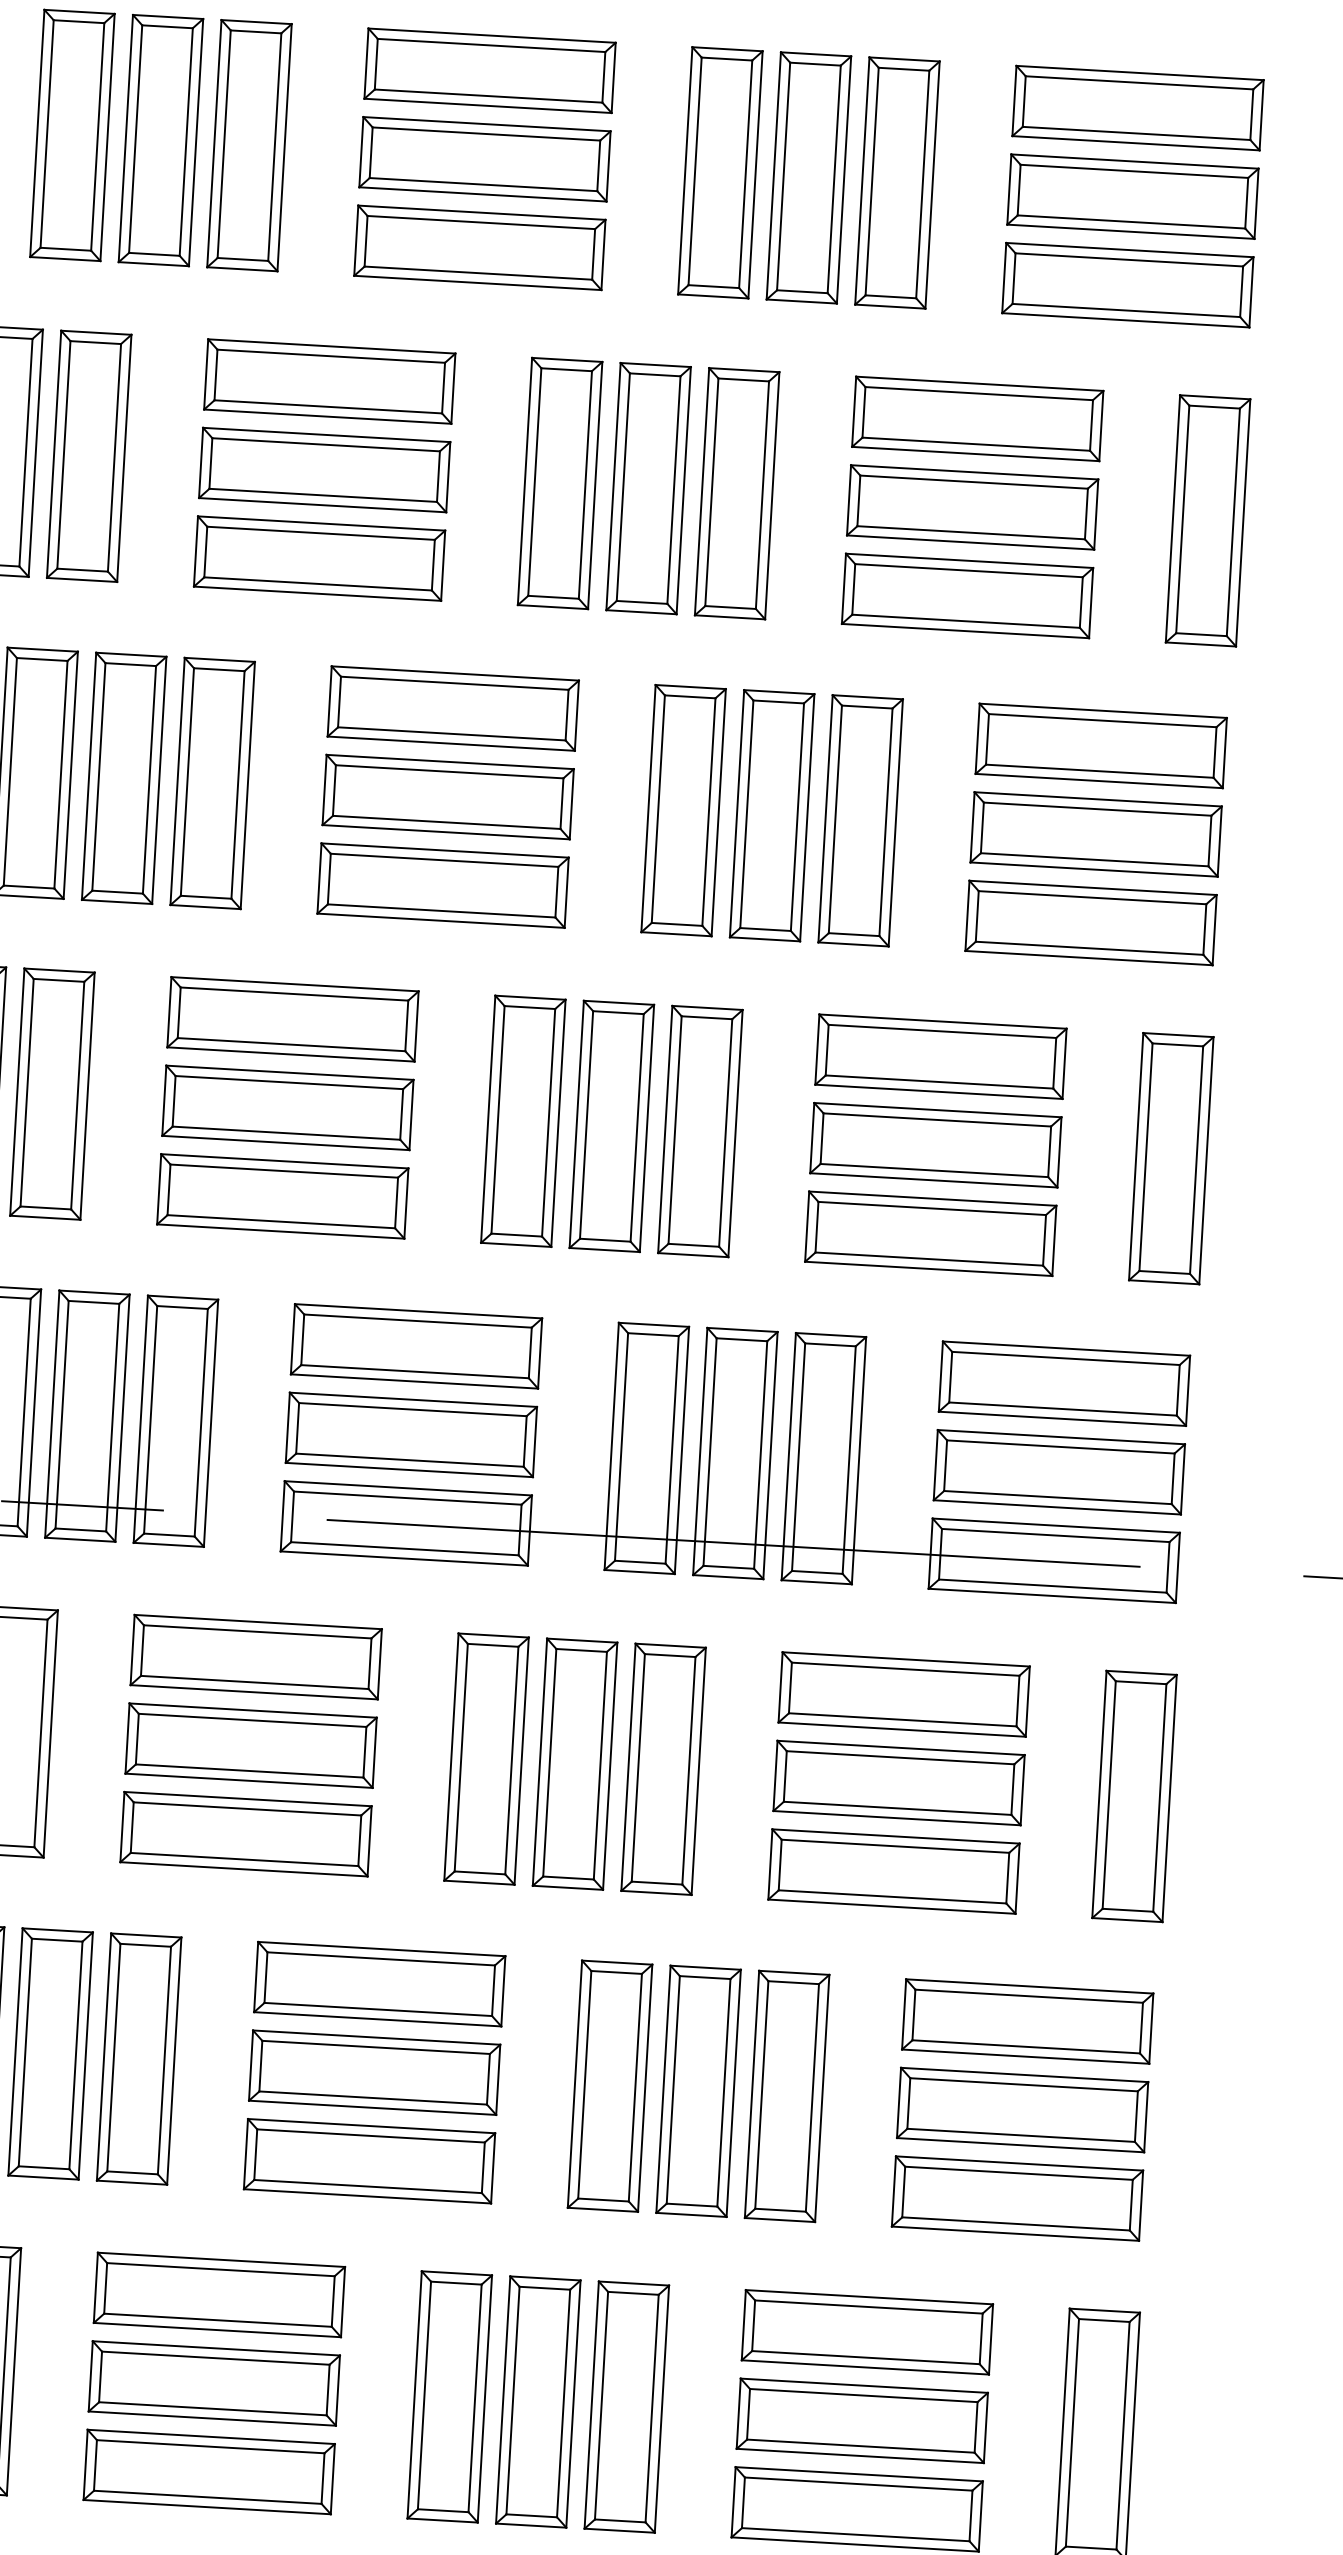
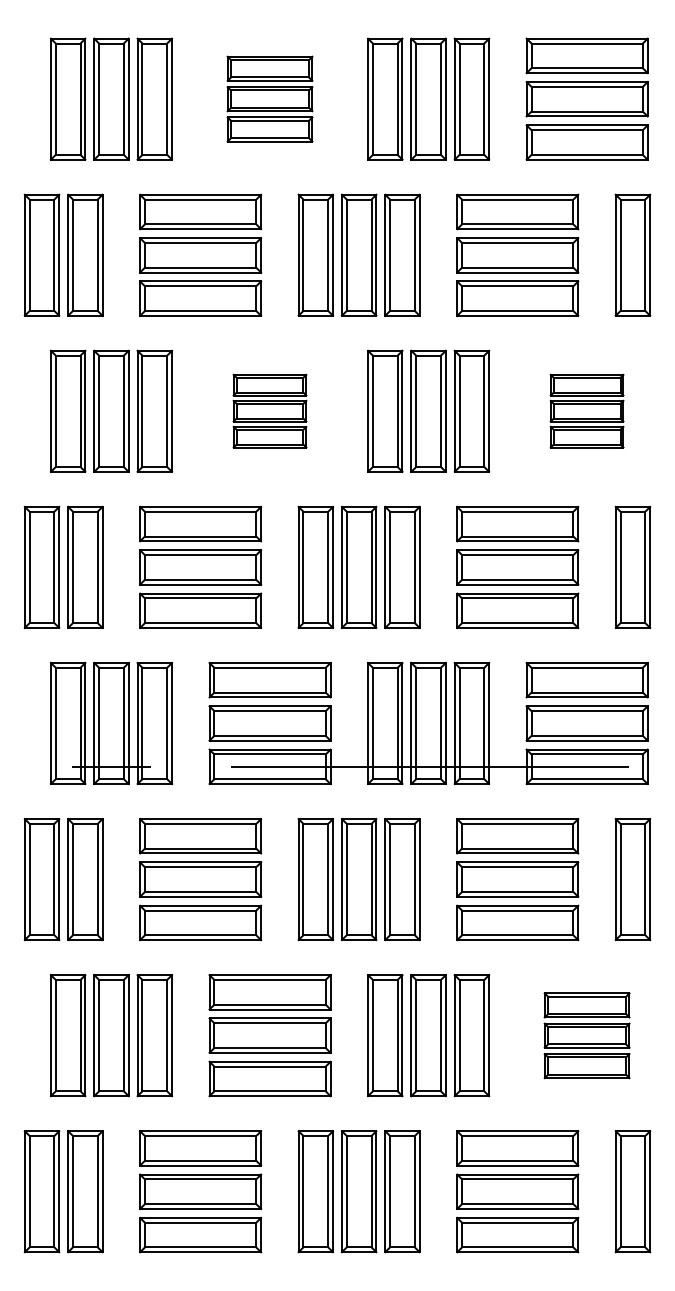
part: (483, 157) -> (269, 98), size x0.7
part: (447, 795) -> (269, 410), size x0.6
part: (1094, 832) -> (586, 410), size x0.6
part: (1021, 2109) -> (586, 1035), size x0.7

